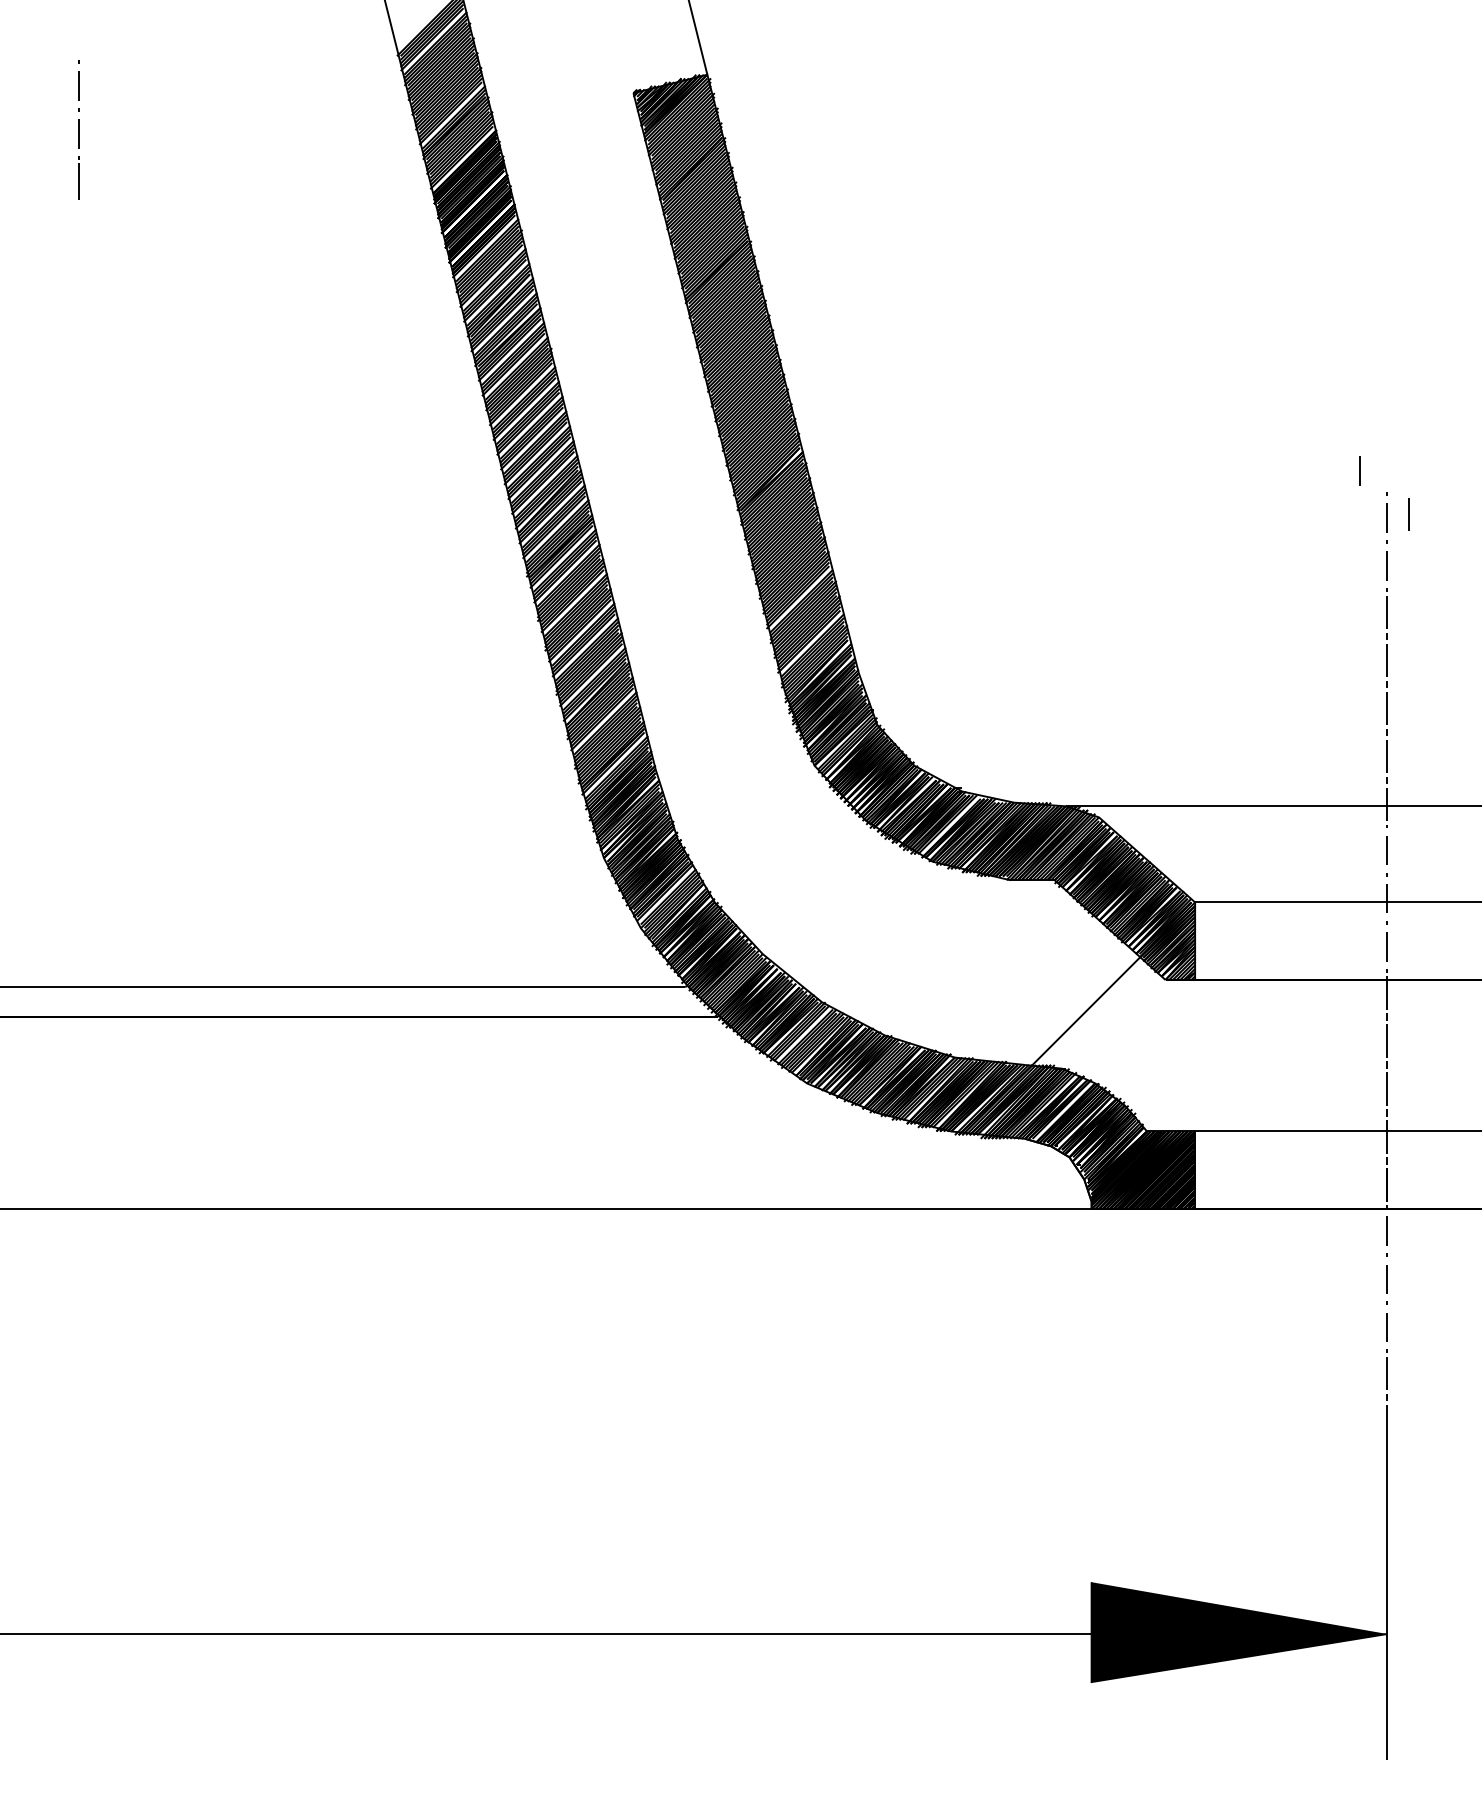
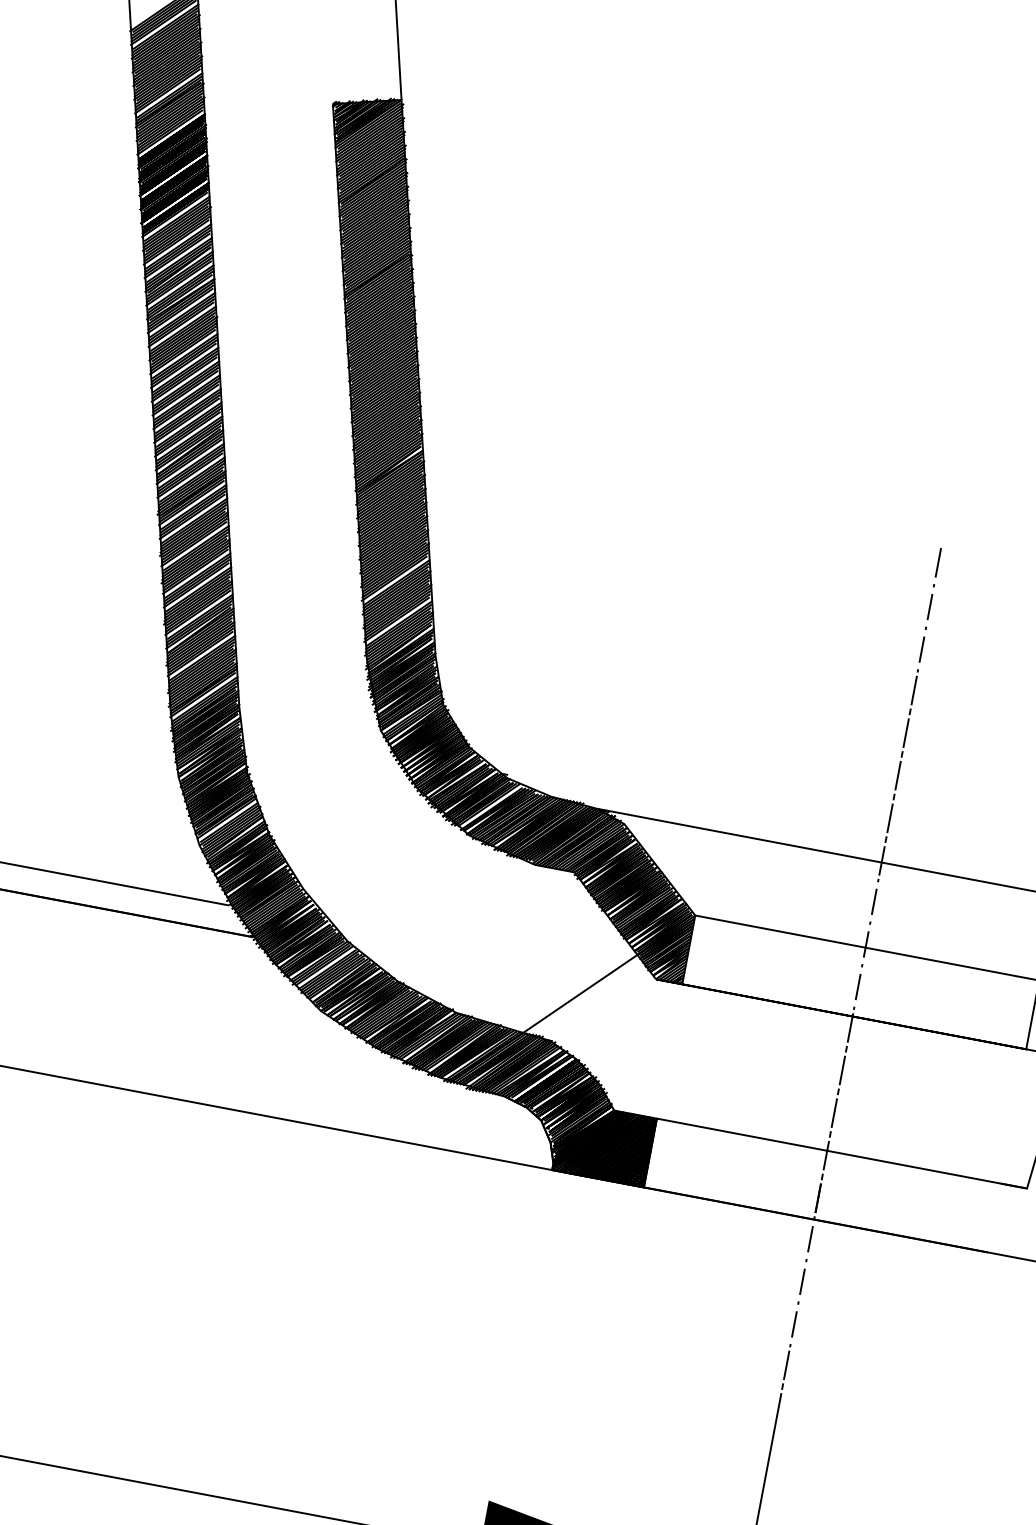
line: (1359, 470) -> (913, 560), removed
line: (1408, 514) -> (937, 562), moved

